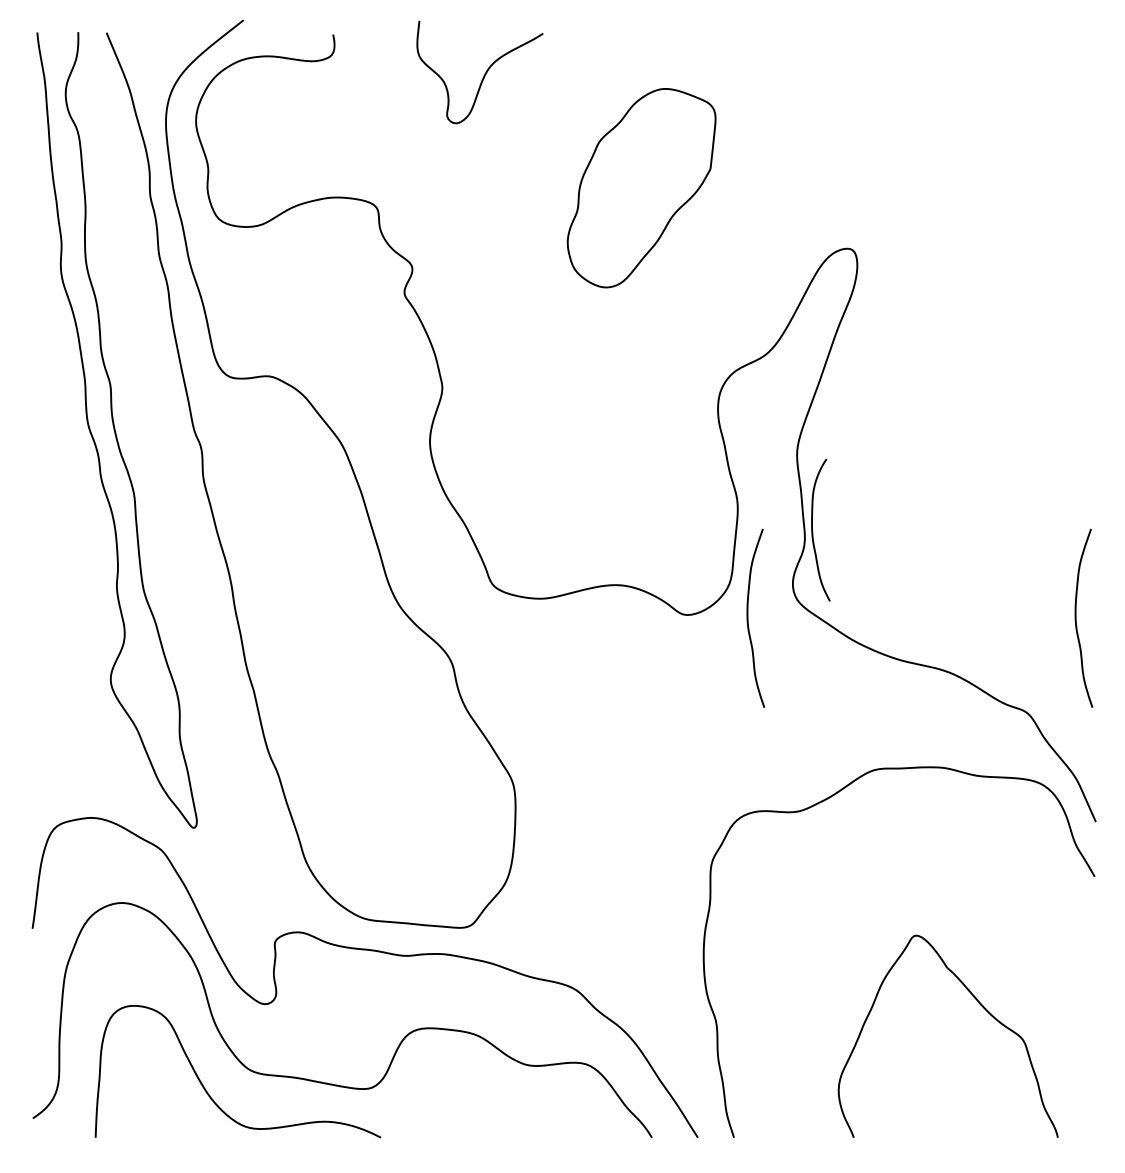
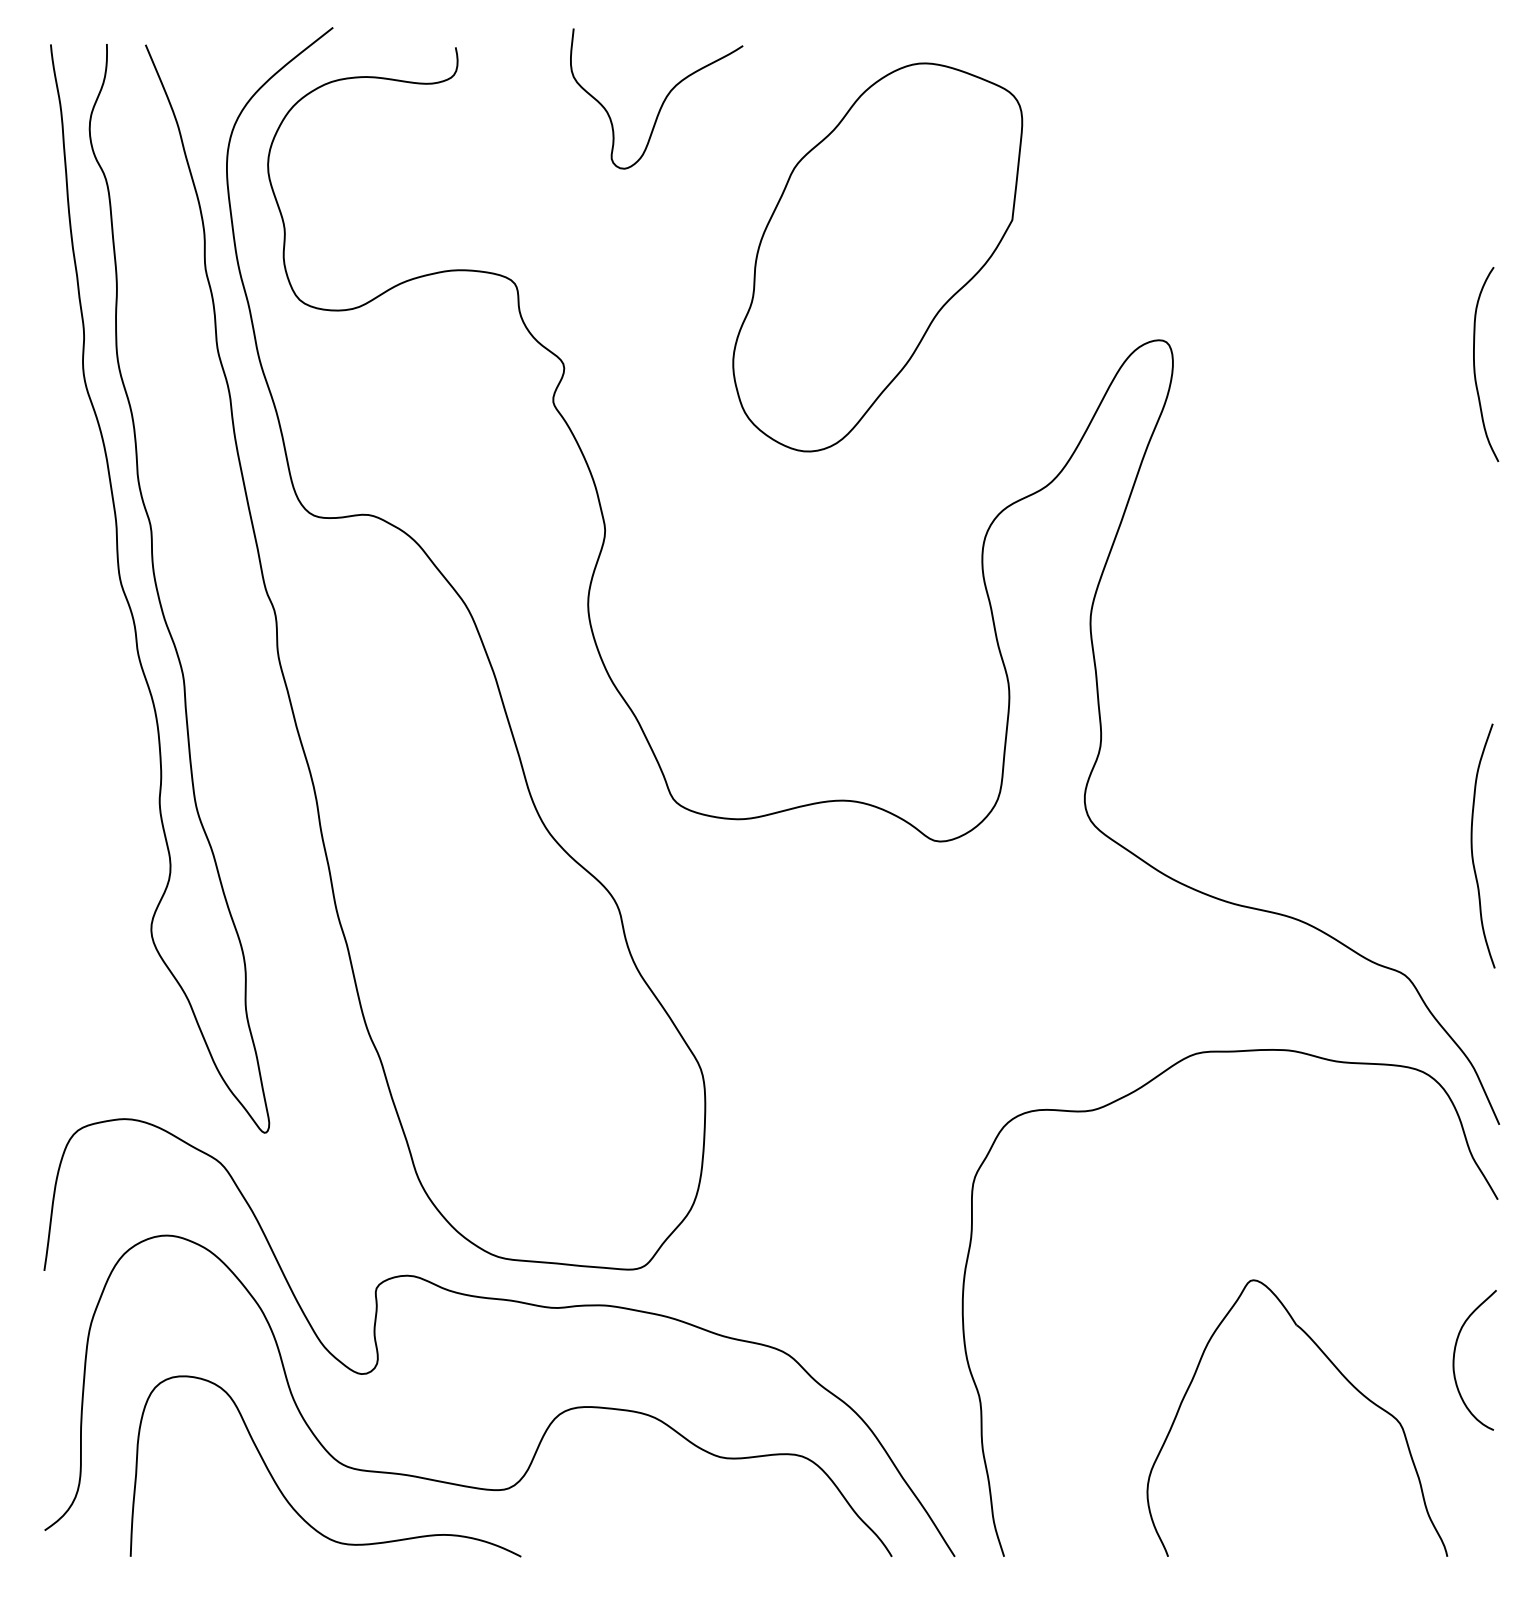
part: (641, 188) -> (877, 257), size x1.43
curve: (813, 531) -> (1475, 366), moved
curve: (748, 617) -> (1023, 845), removed
curve: (1063, 994) -> (1454, 1360), added

